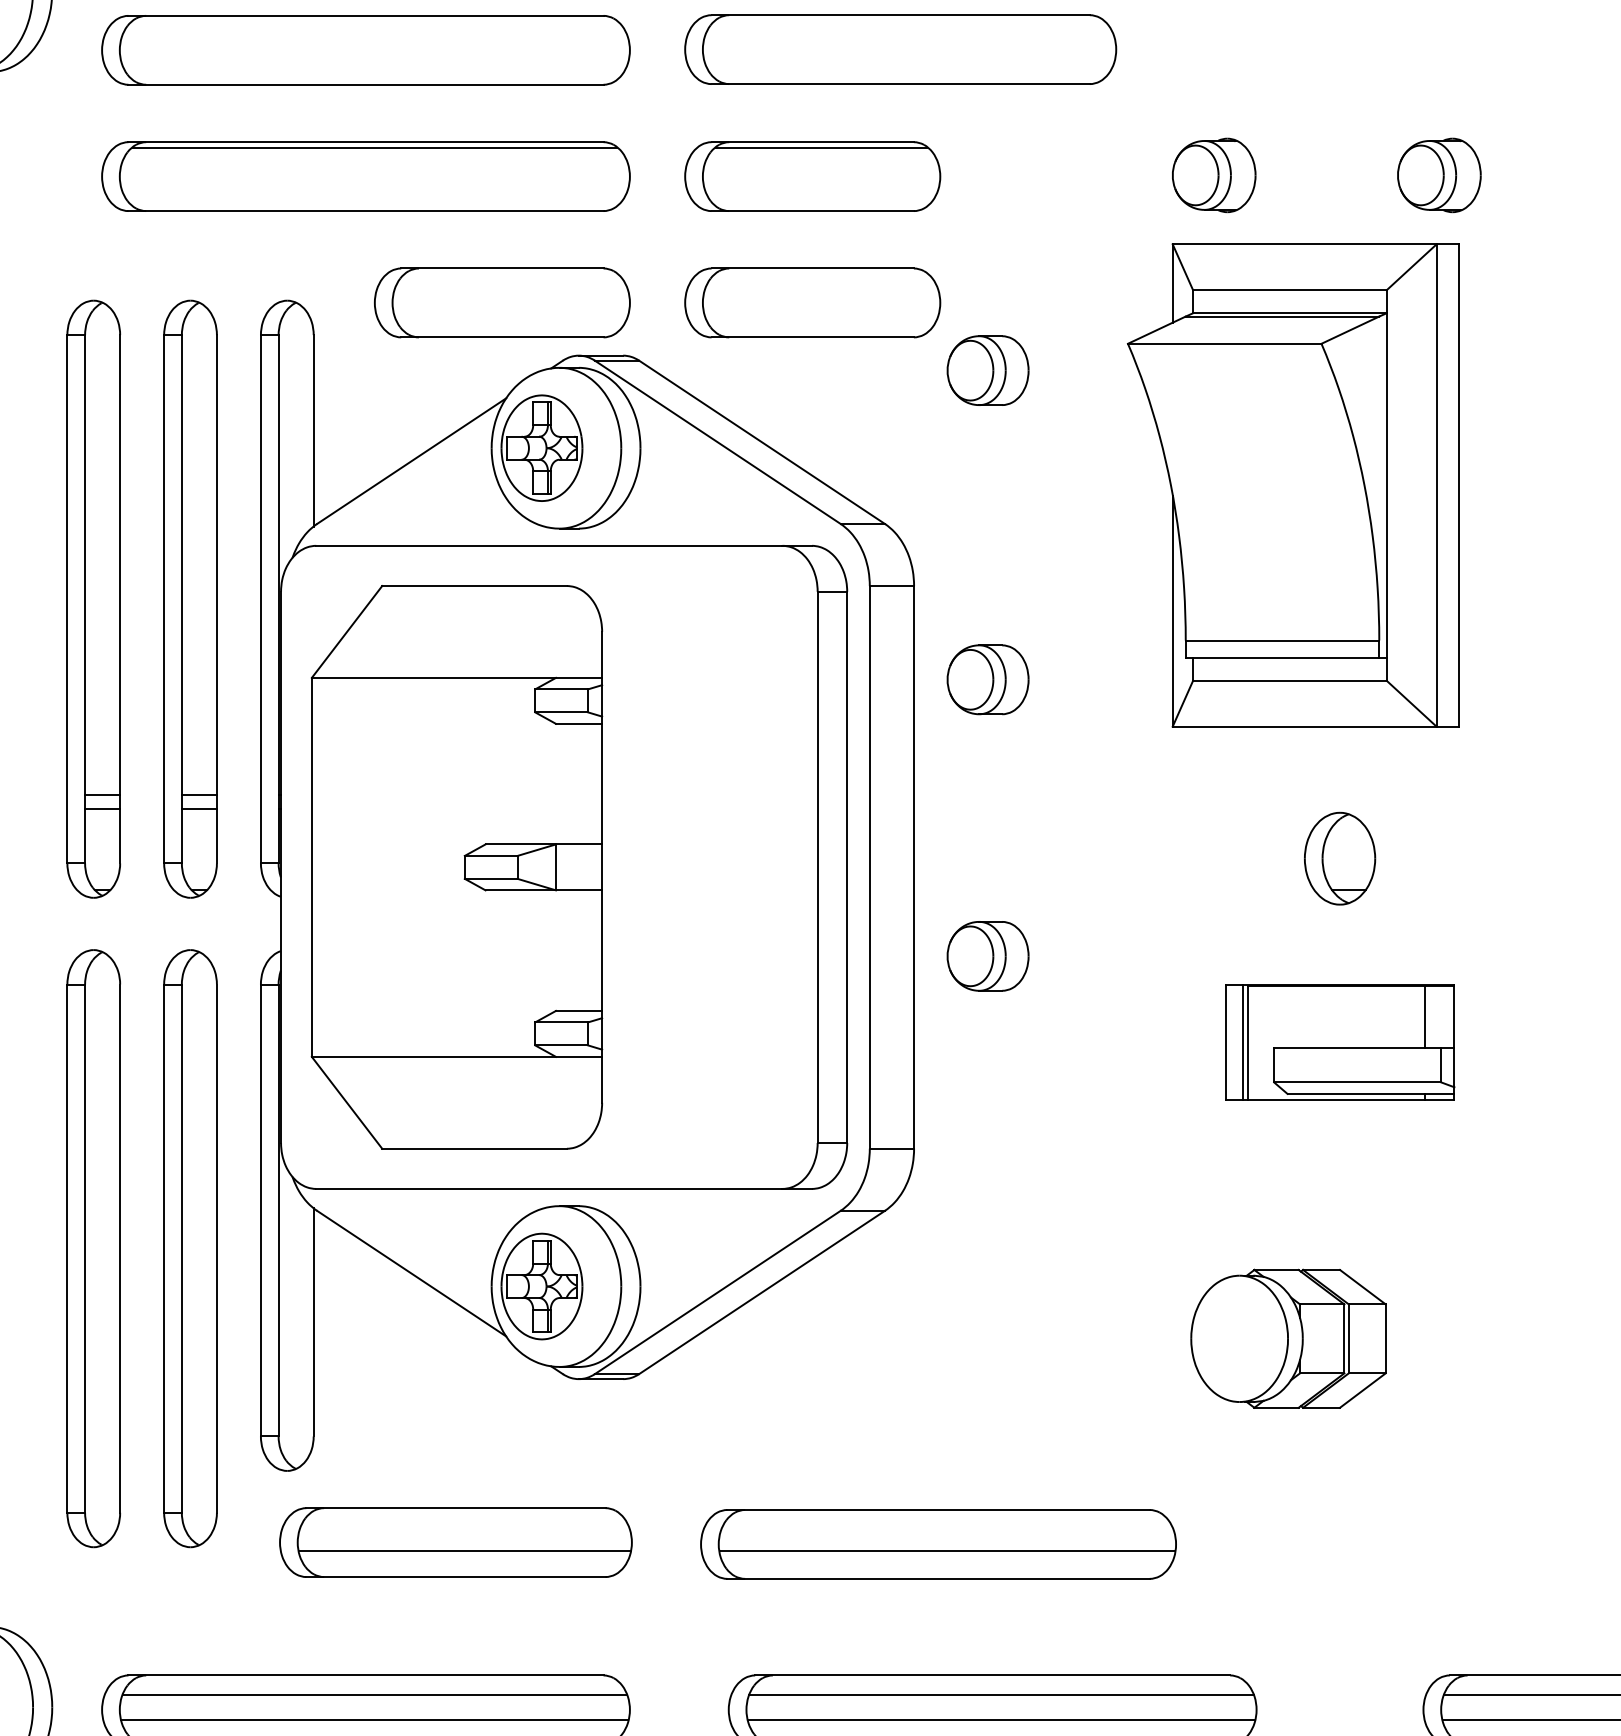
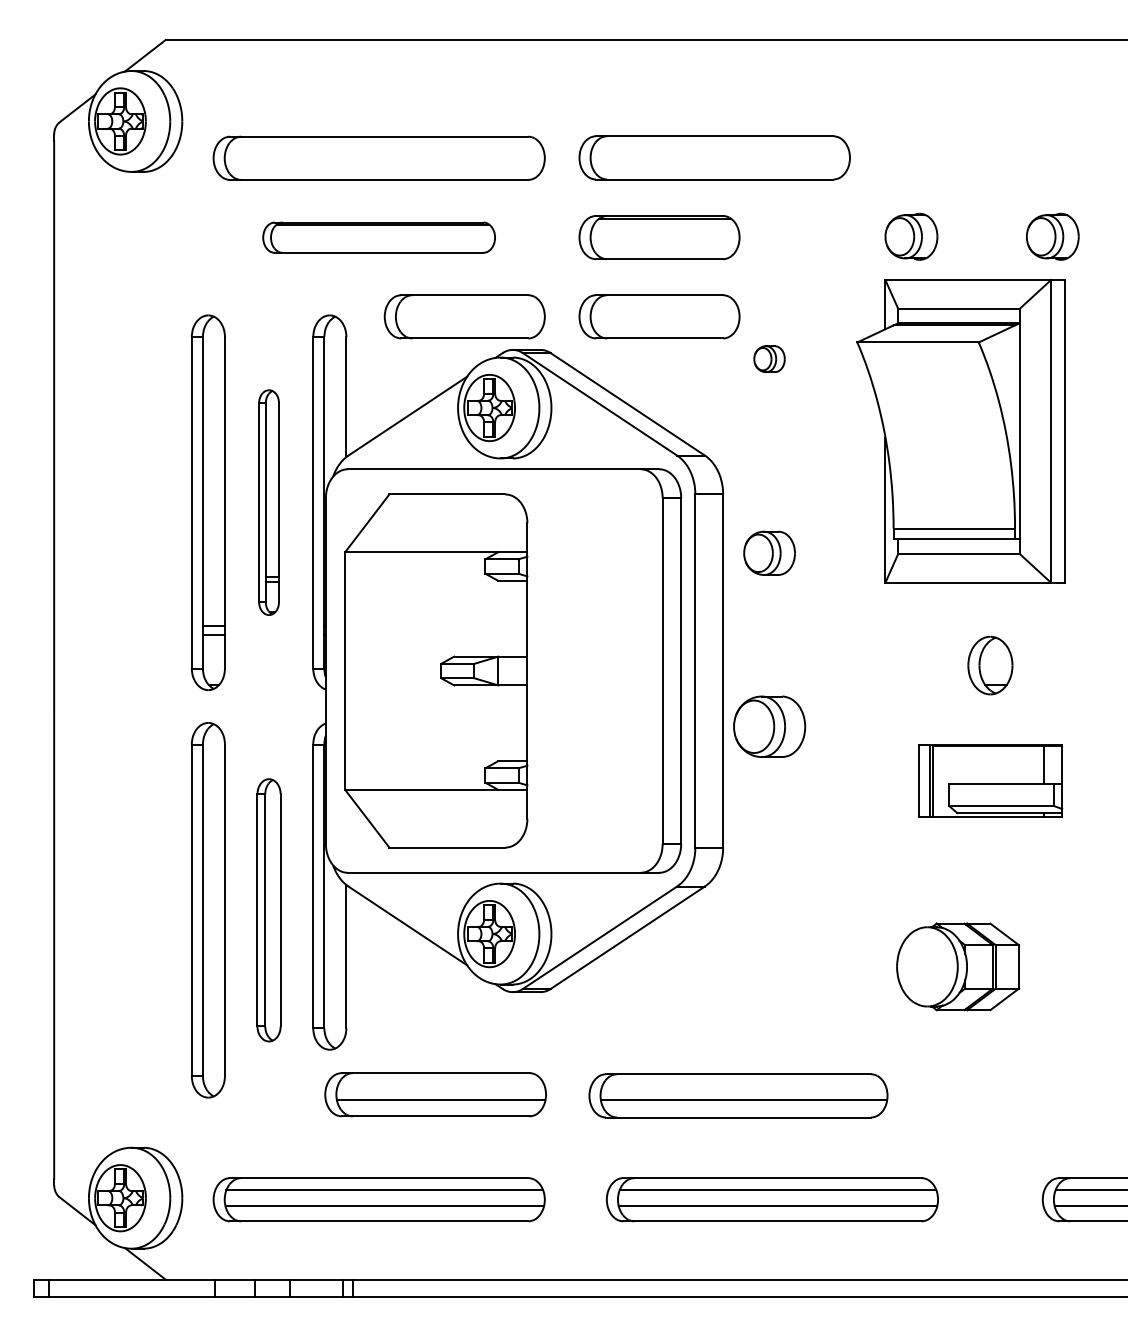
part: (364, 176) -> (378, 237), size x0.7
part: (987, 369) -> (769, 358), size x0.6
part: (189, 598) -> (268, 502), size x0.6
part: (987, 955) -> (769, 726), size x1.4
part: (189, 1248) -> (268, 910), size x0.7

